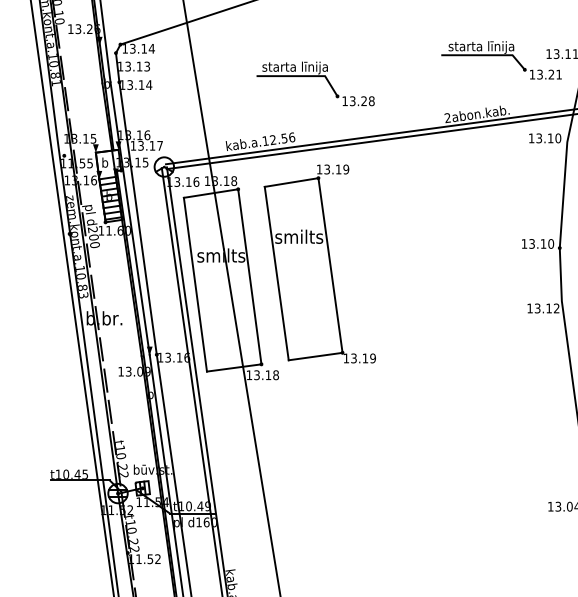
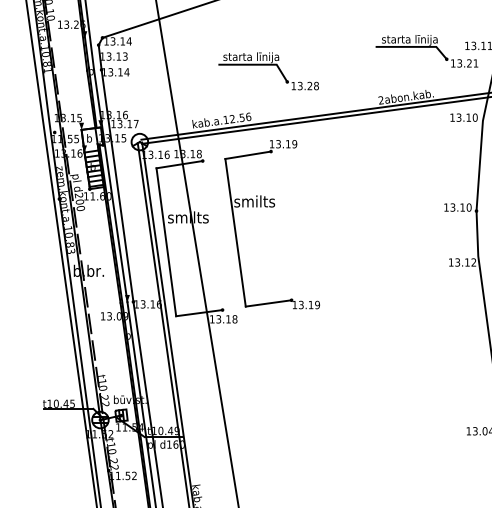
line: (330, 265) -> (281, 225), removed
line: (249, 276) -> (212, 235), removed

